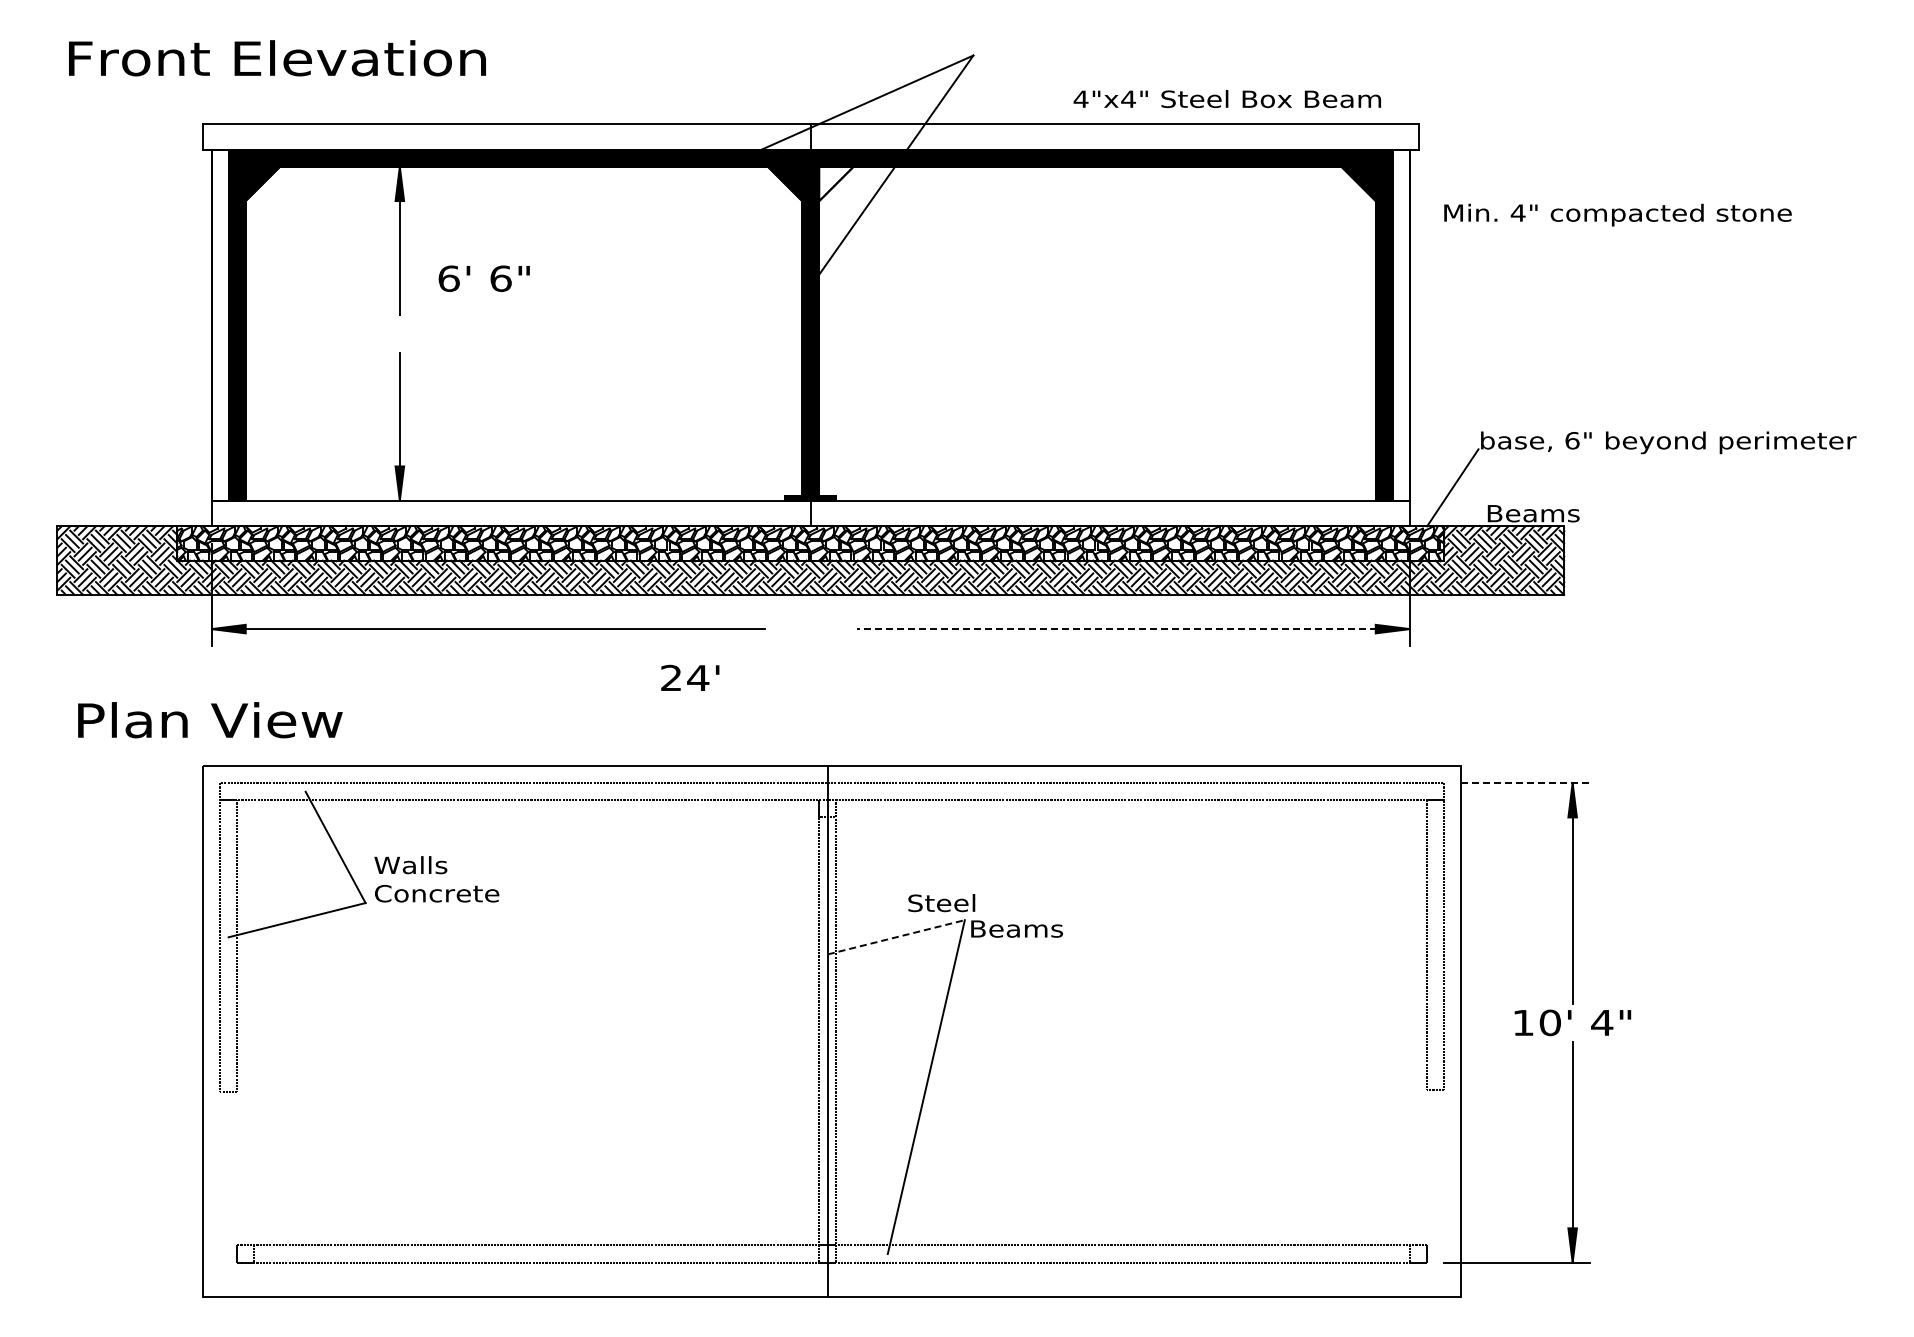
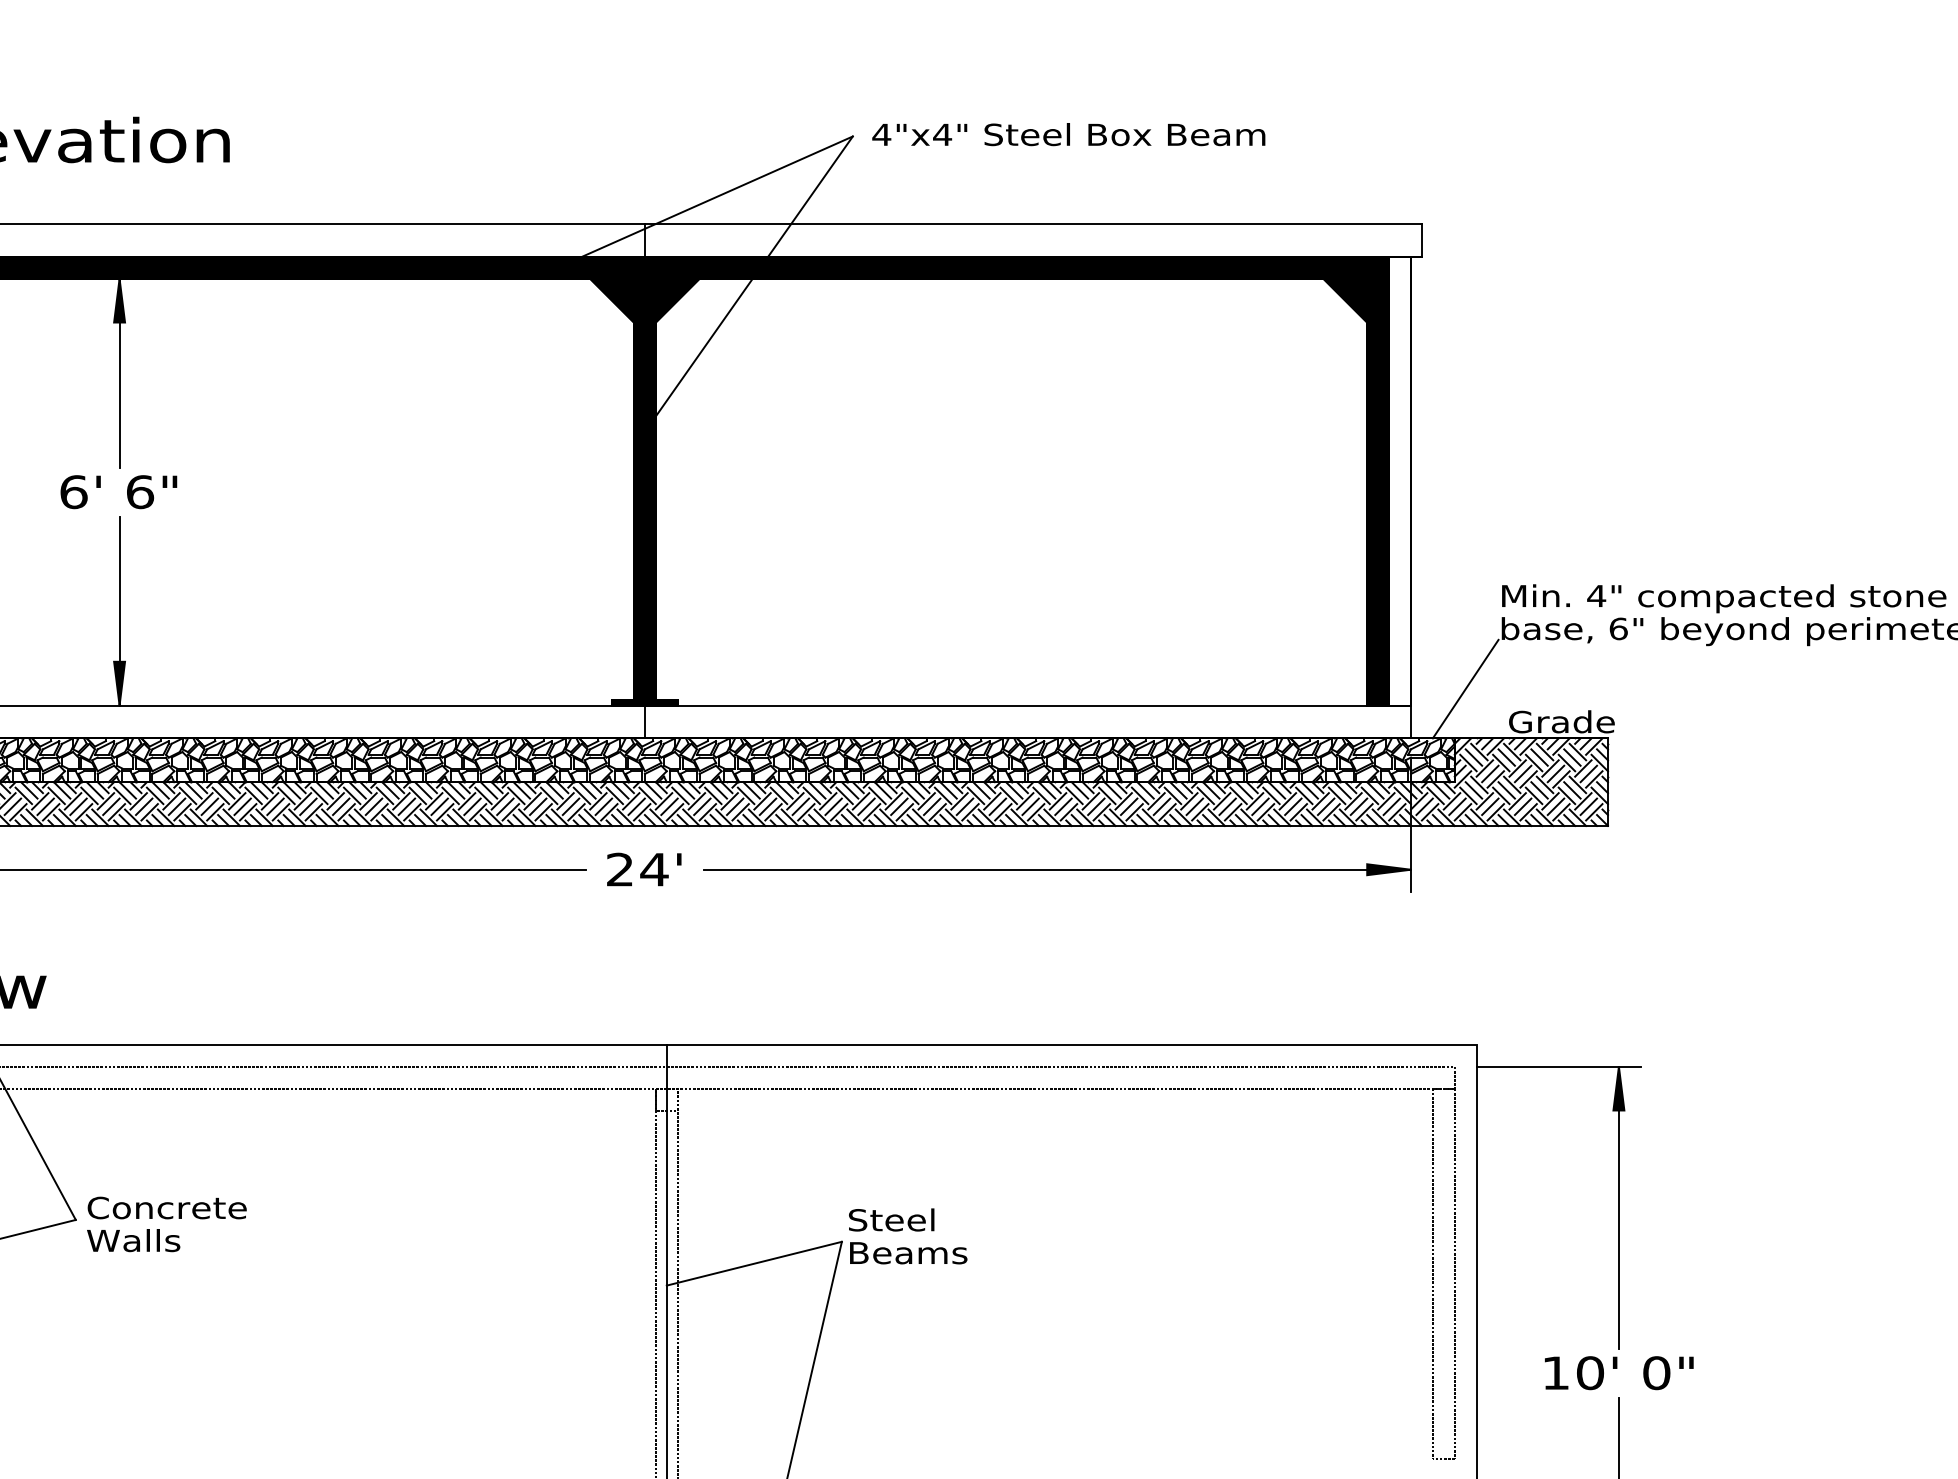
text: (1226, 99) -> (1067, 135), moved
fill: (836, 183) -> (677, 300), added
text: (1617, 214) -> (1723, 597), moved
text: (483, 278) -> (117, 491), moved
text: (1532, 513) -> (1567, 721), Beams -> Grade
line: (1133, 629) -> (1057, 870), dashed -> solid
text: (690, 677) -> (644, 868), moved
line: (1526, 783) -> (1559, 1067), dashed -> solid
text: (410, 865) -> (133, 1240), moved
text: (941, 903) -> (891, 1220), moved
line: (896, 937) -> (754, 1263), dashed -> solid
text: (1602, 1022) -> (1657, 1372), 4" -> 0"

